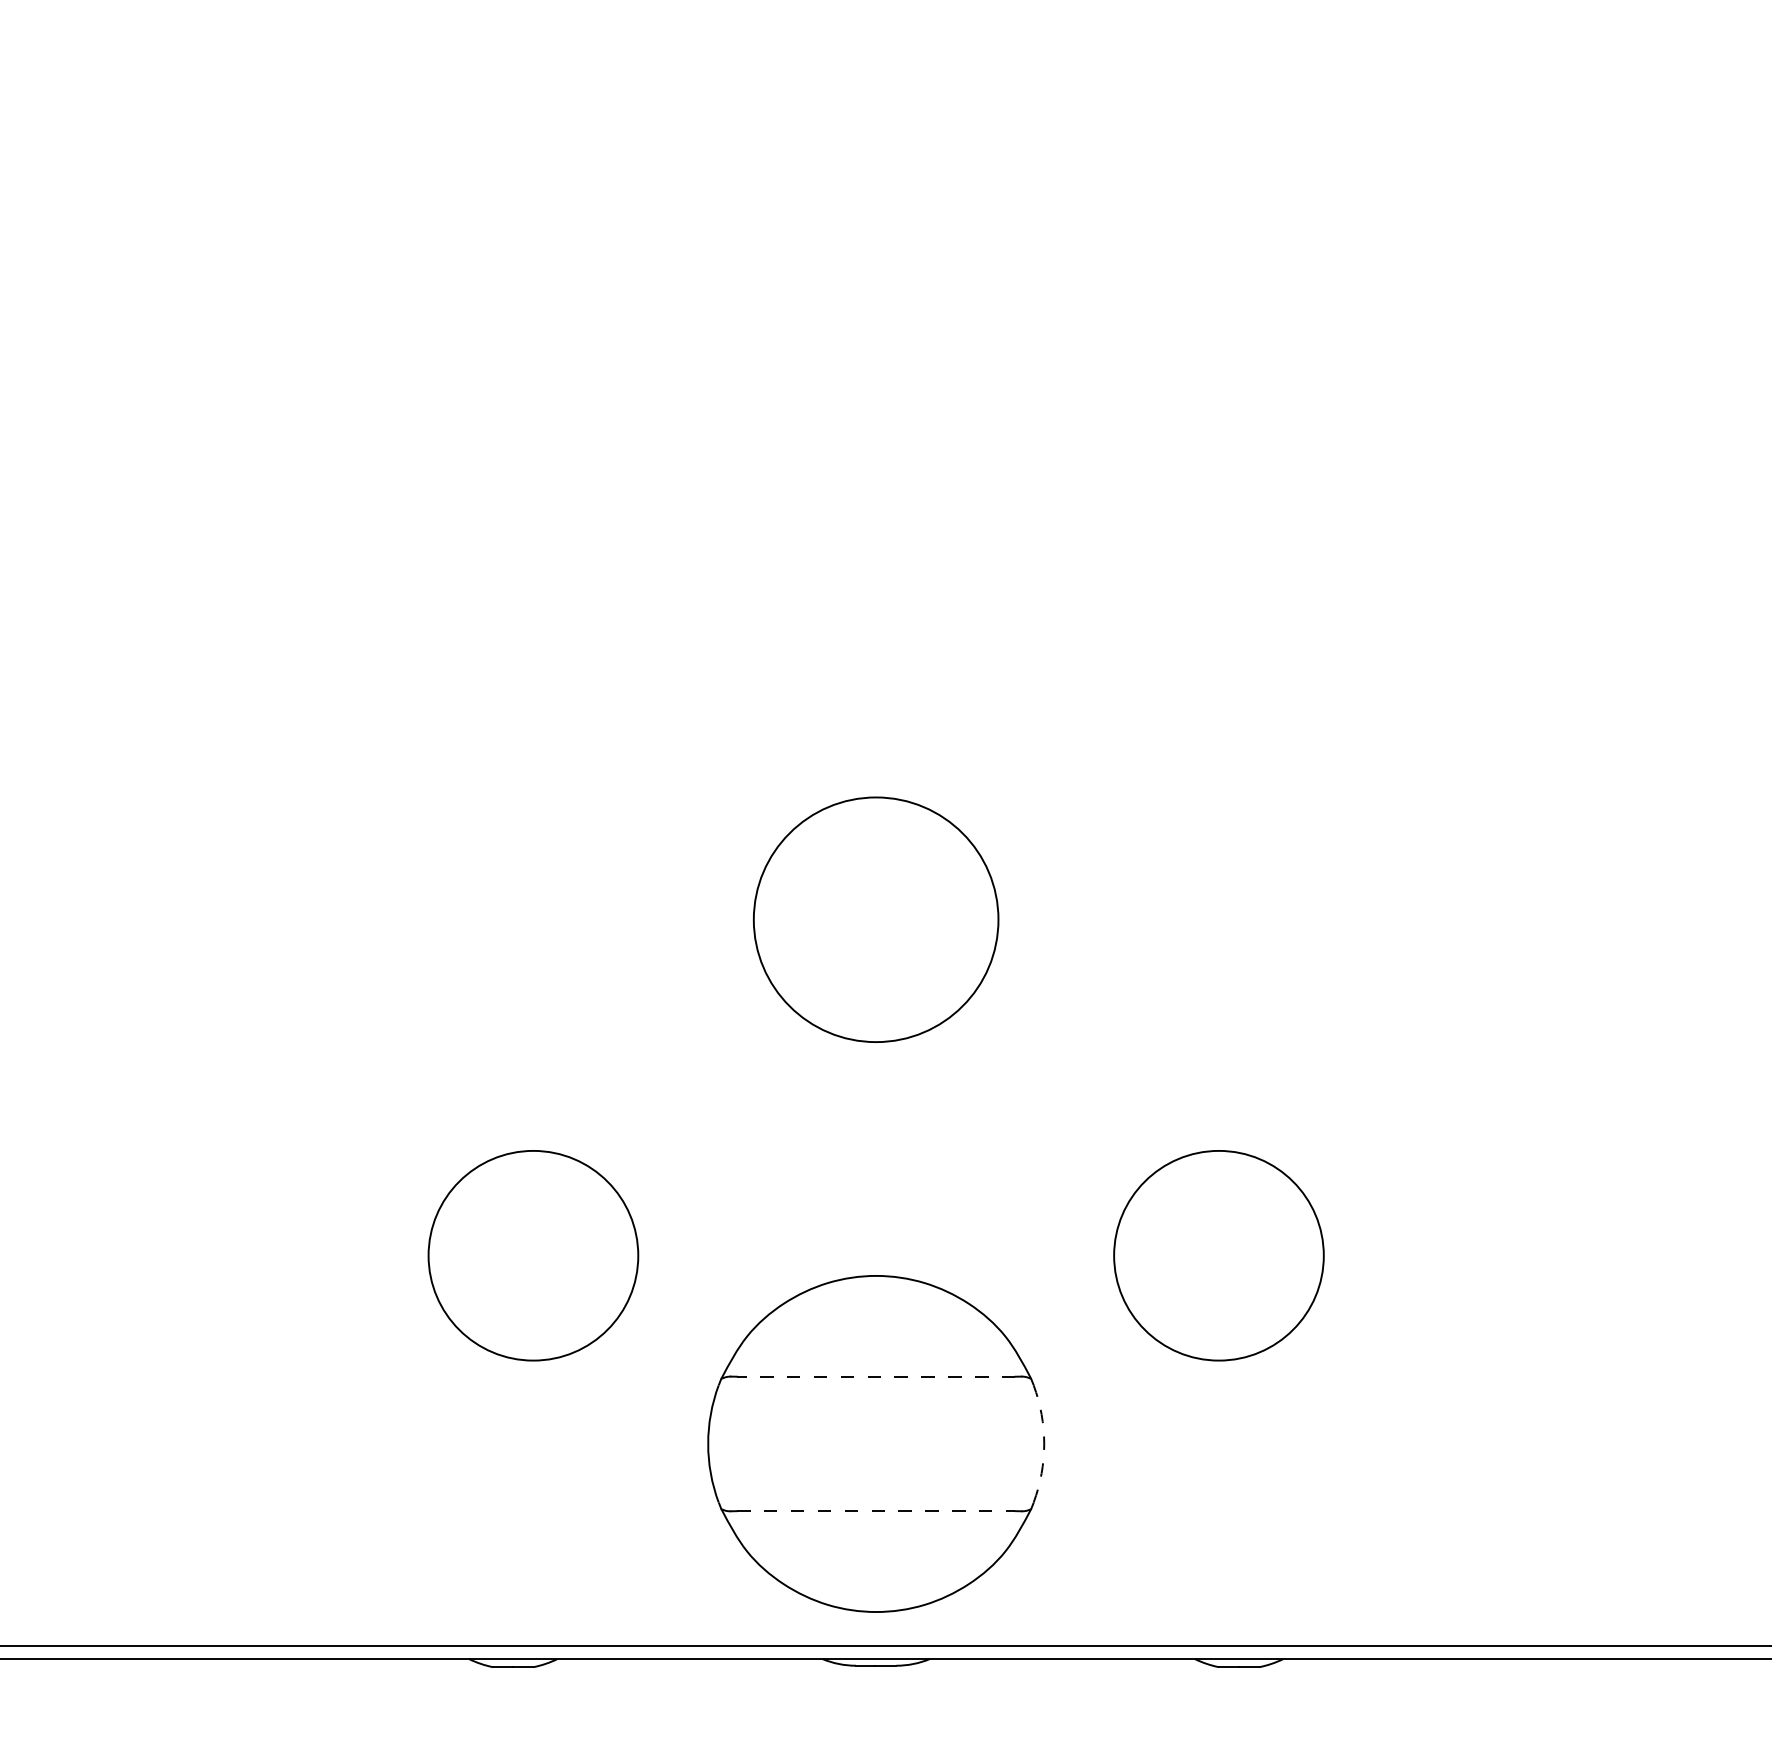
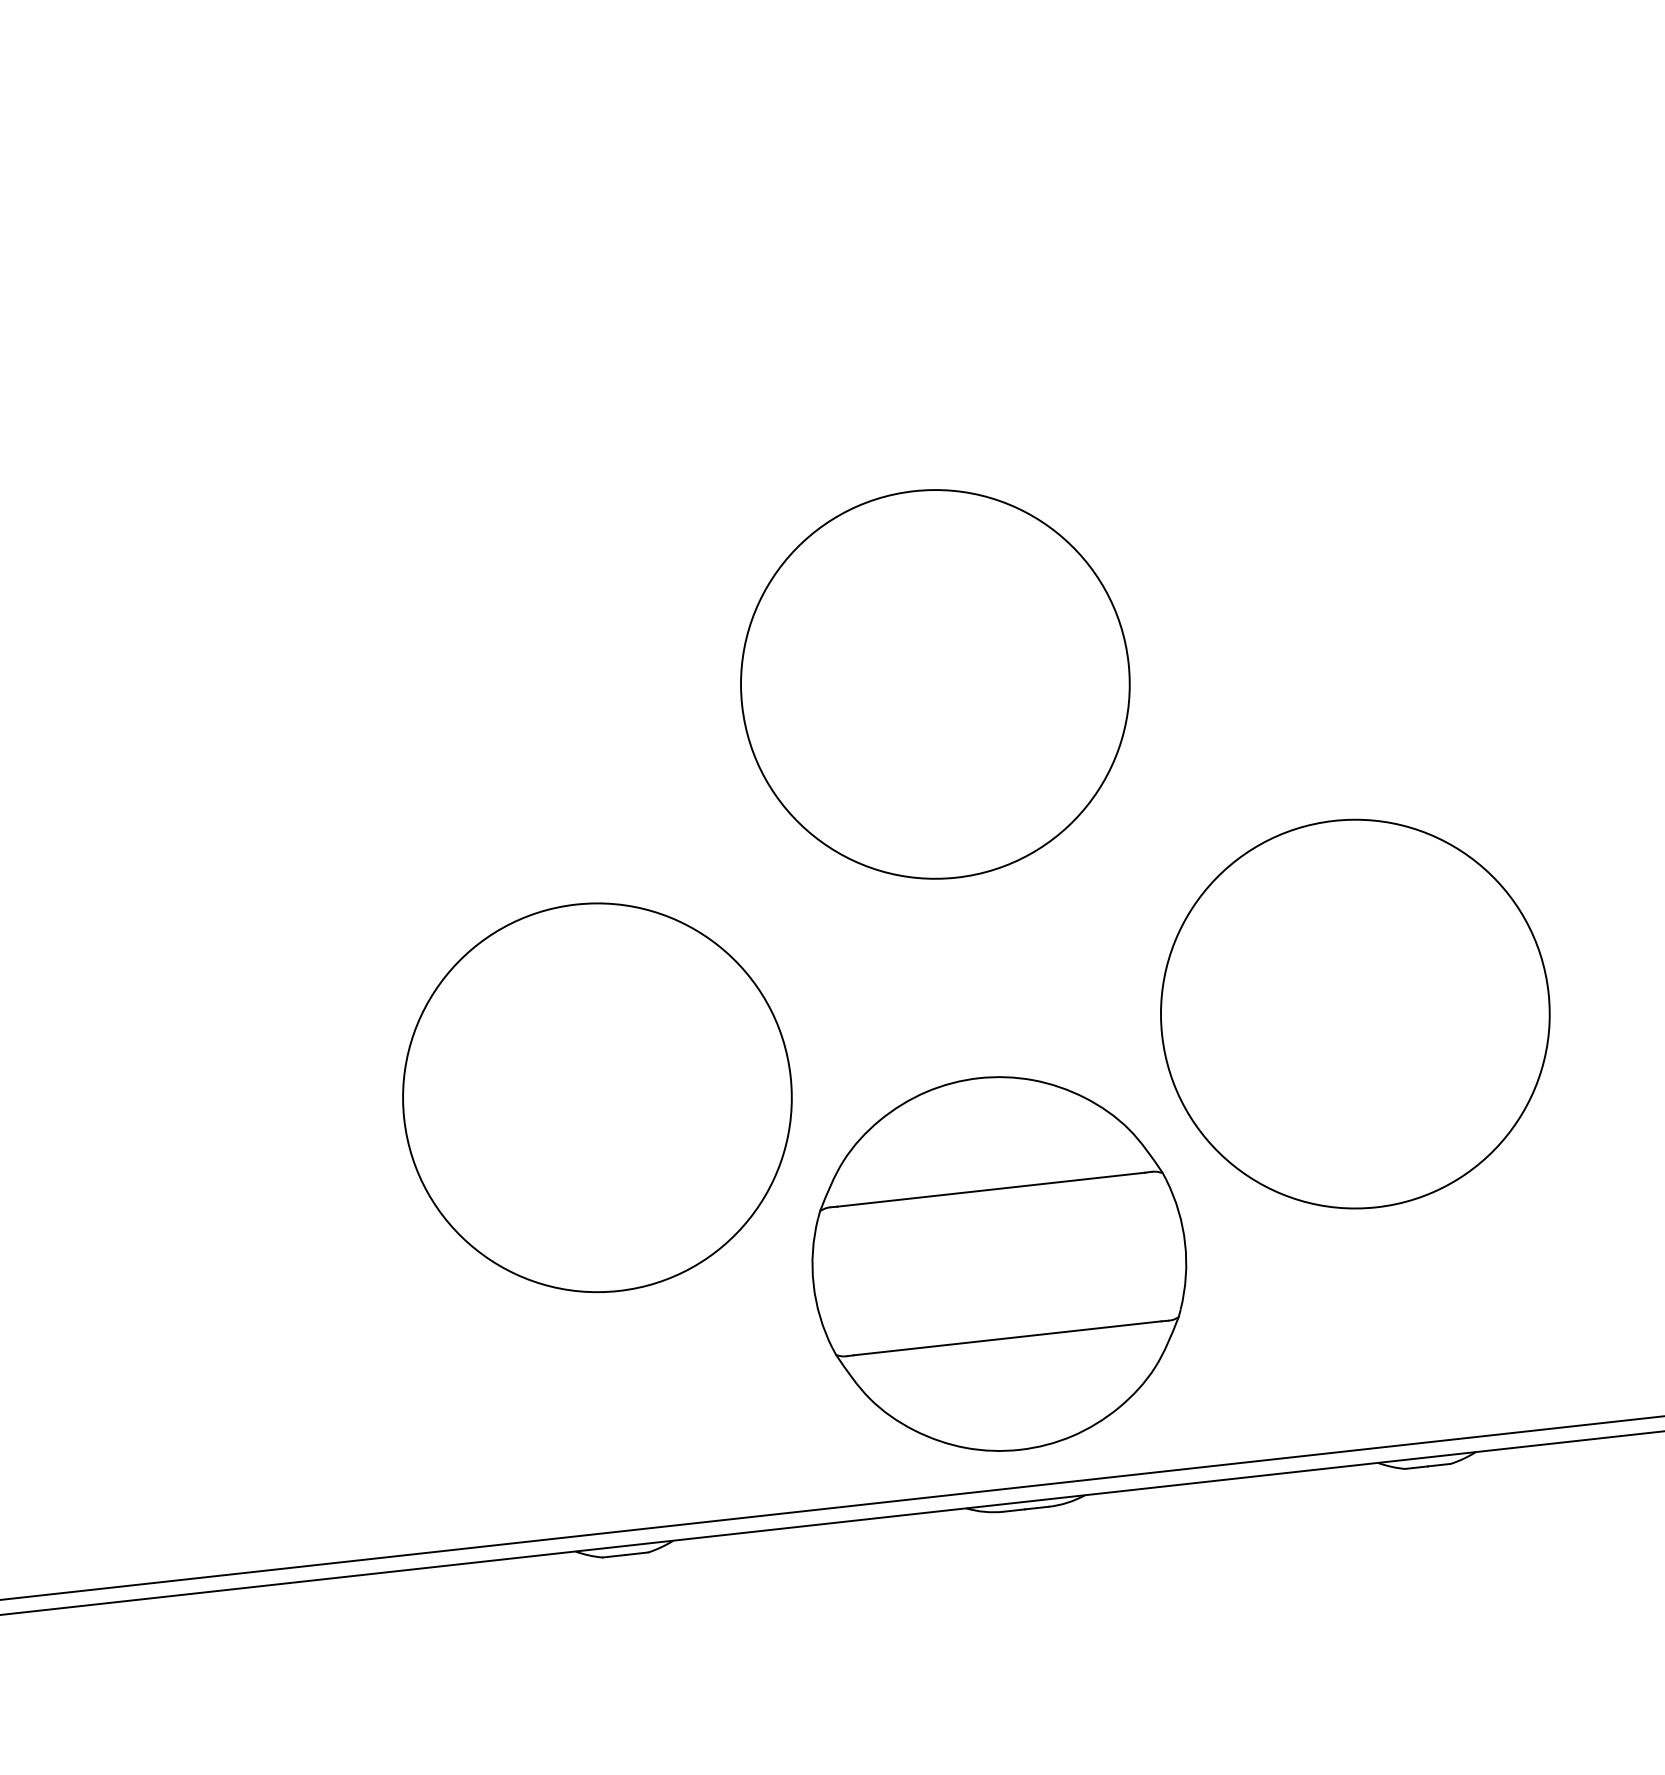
circle: (875, 919) -> (934, 684), size x1.43
circle: (533, 1255) -> (597, 1097), size x1.67
circle: (1218, 1255) -> (1354, 1013), size x1.67
line: (875, 1376) -> (990, 1189), dashed -> solid
arc: (1044, 1443) -> (1185, 1242), dashed -> solid
line: (876, 1511) -> (1007, 1338), dashed -> solid

